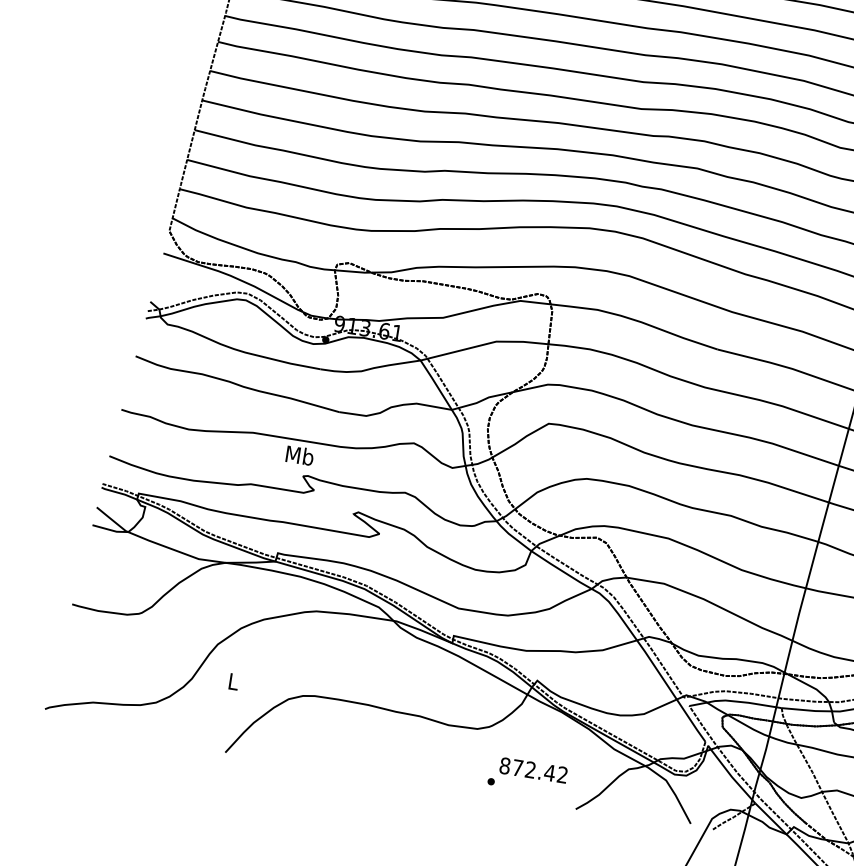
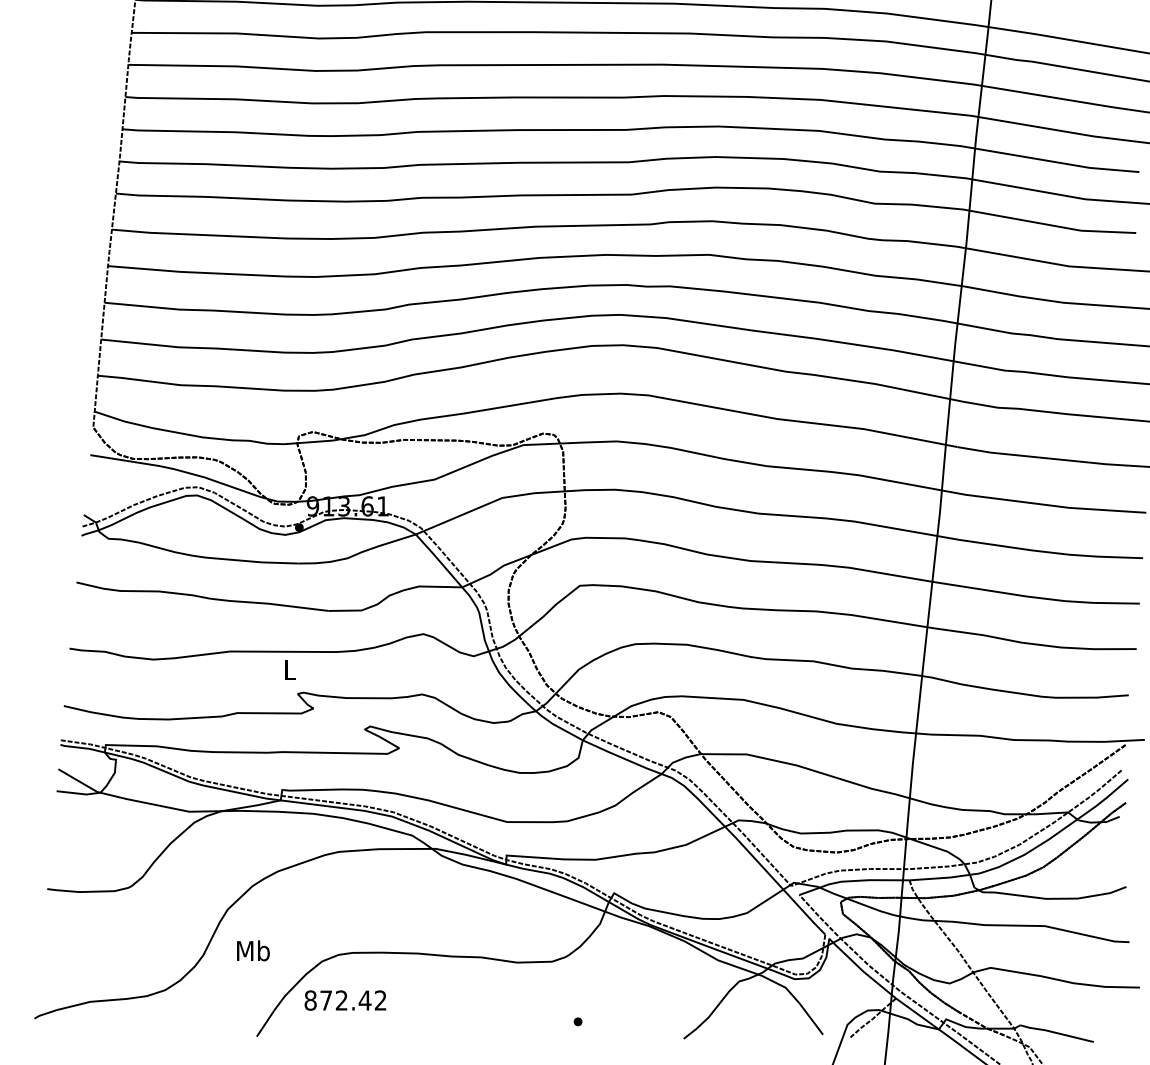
text: (299, 455) -> (289, 669), Mb -> L
text: (233, 681) -> (253, 950), L -> Mb
text: (533, 770) -> (345, 1000), moved

